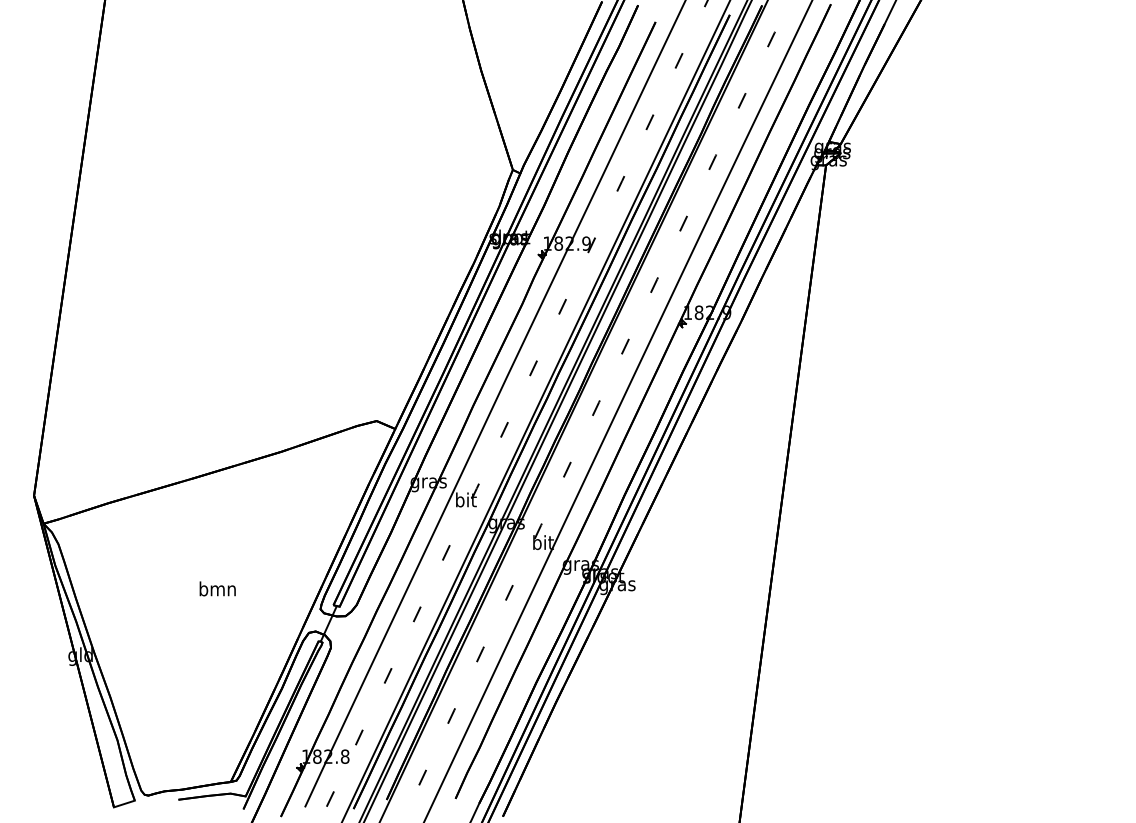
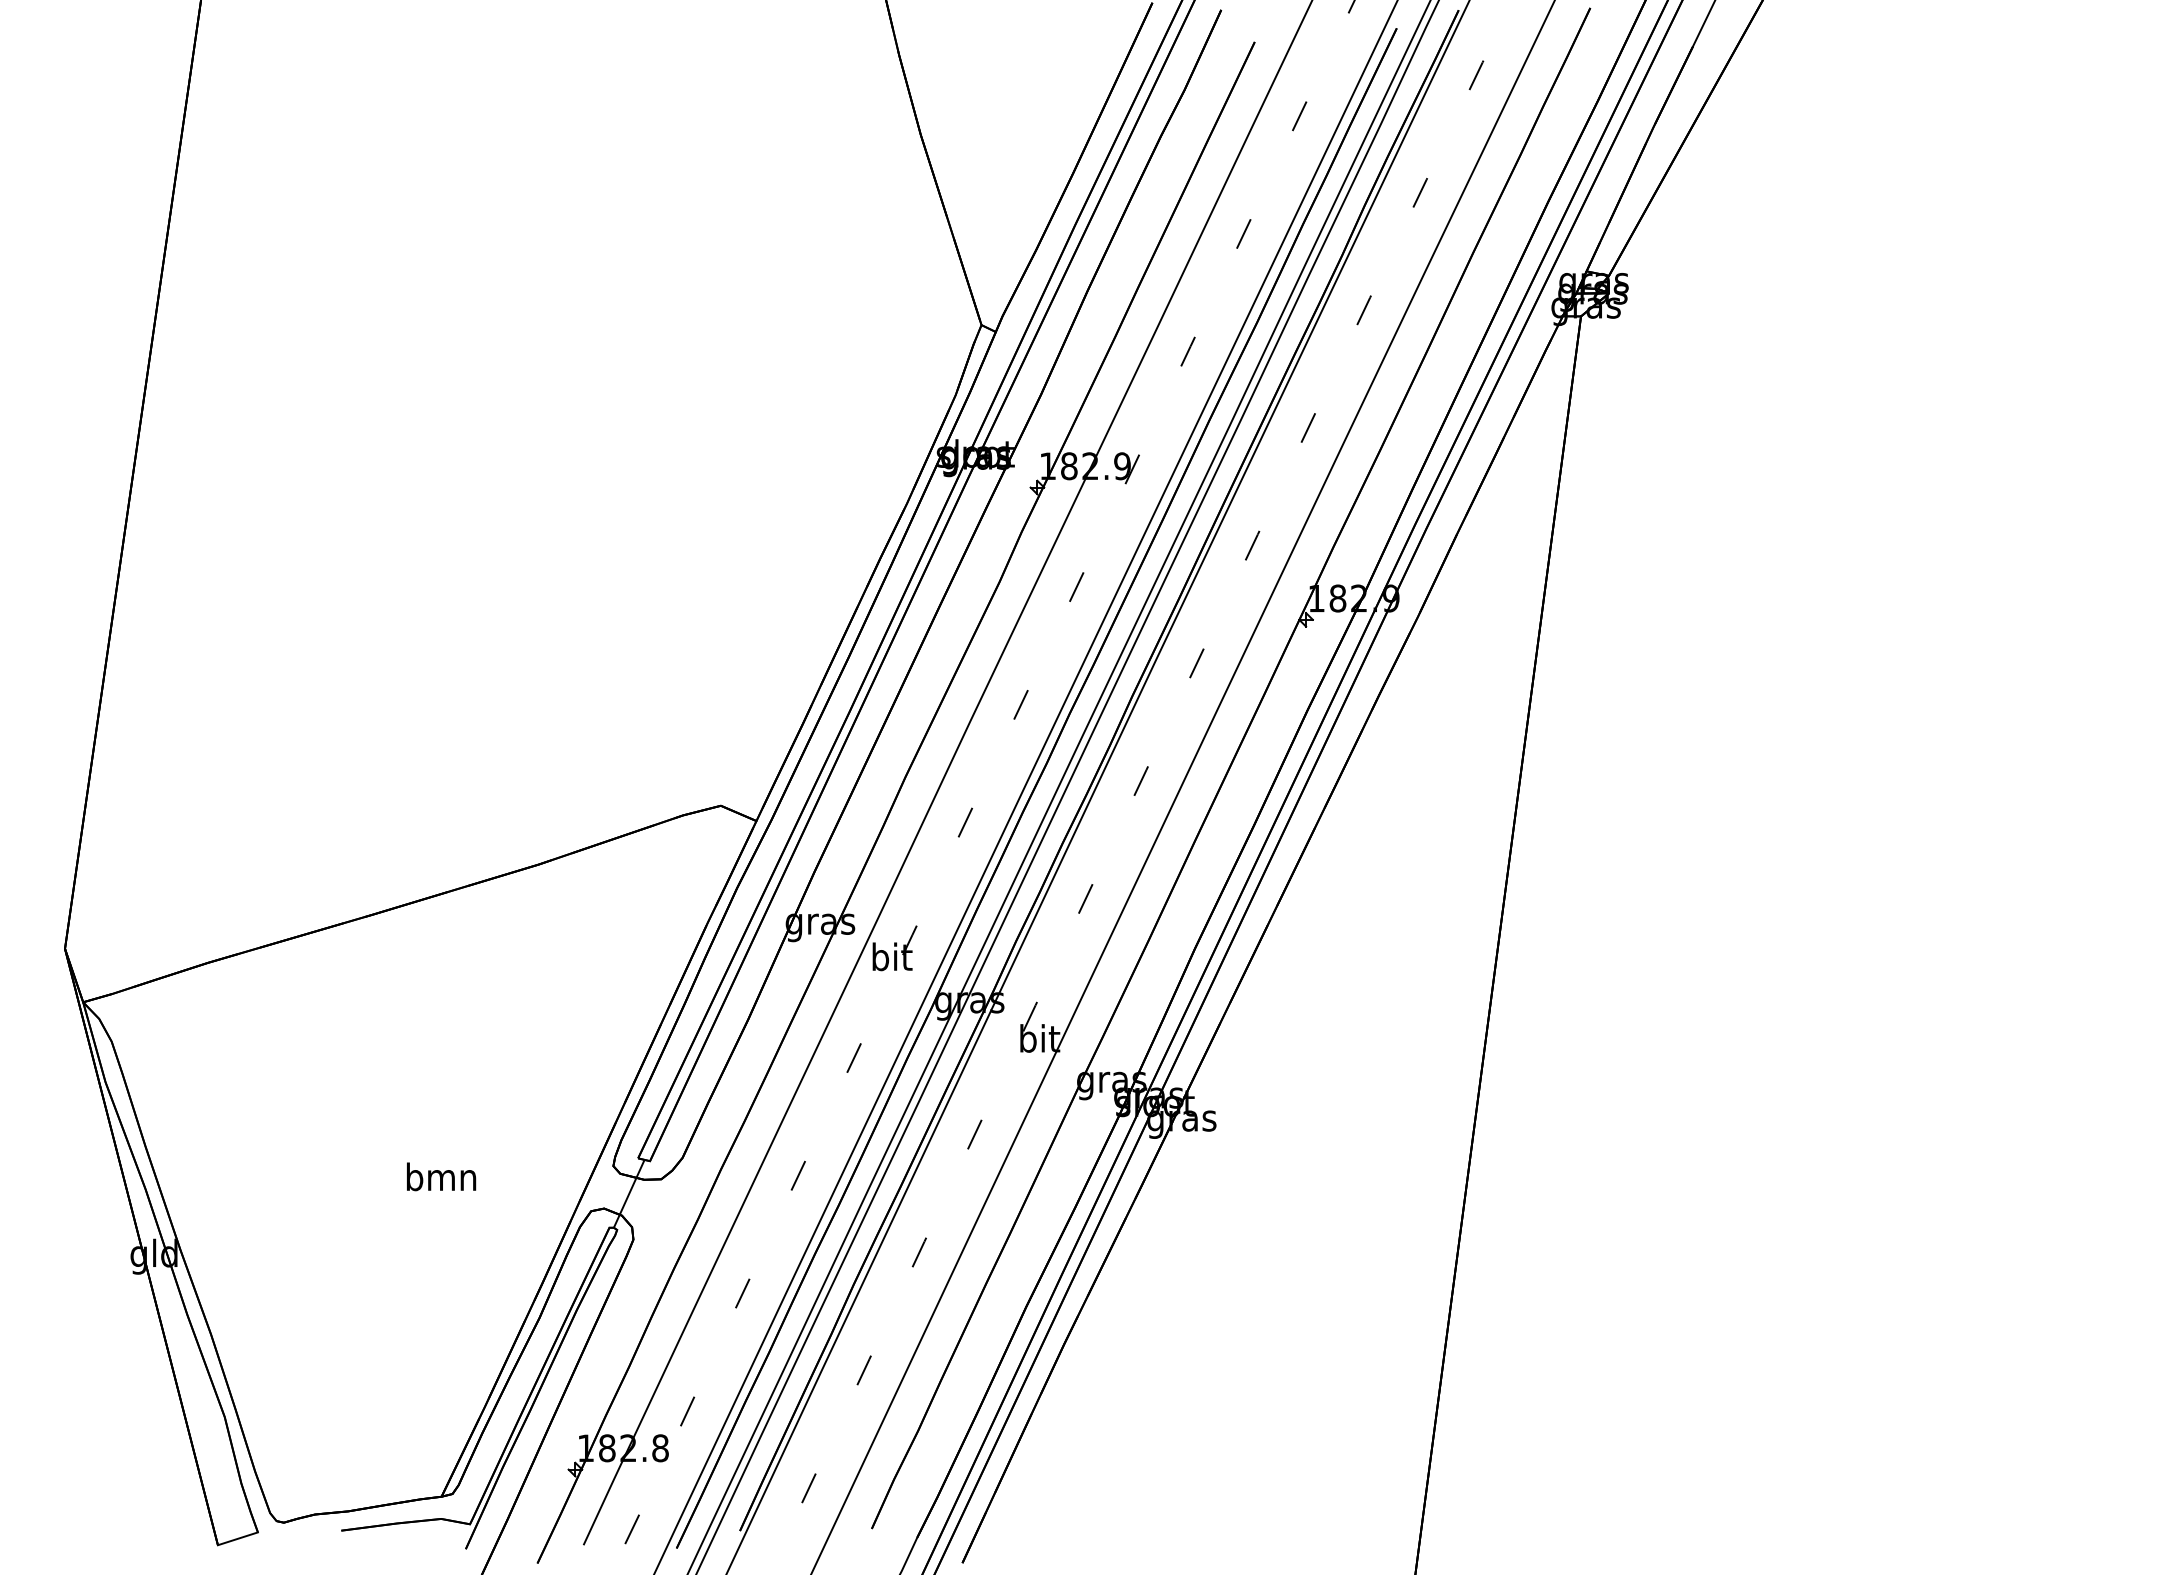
text: (217, 588) -> (440, 1176), moved

